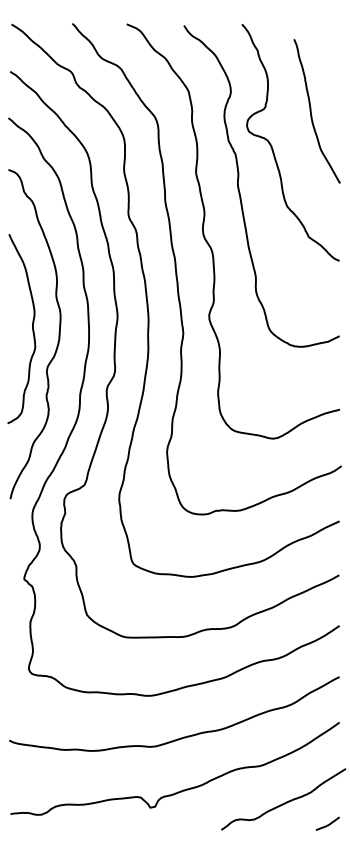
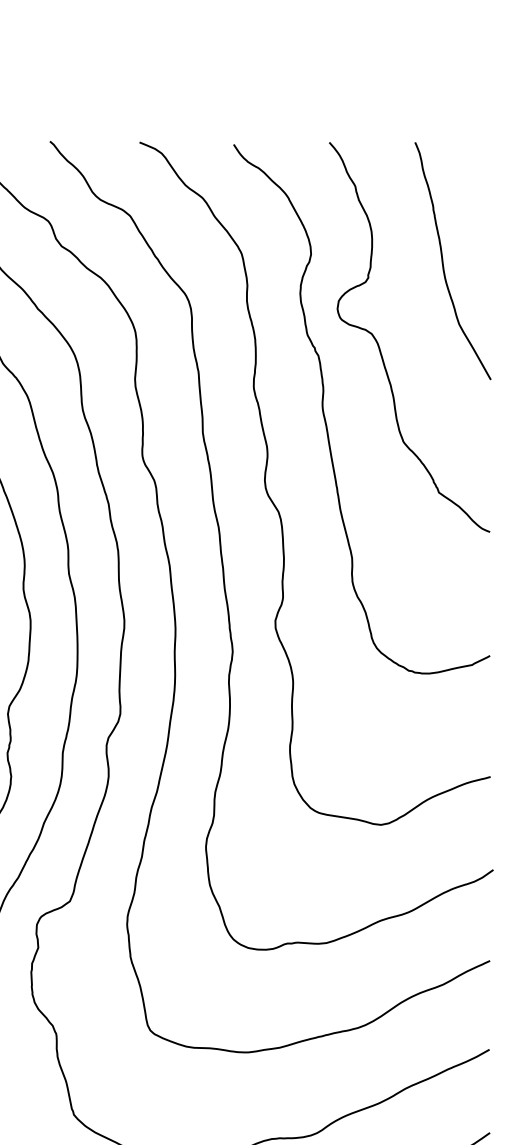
curve: (311, 111) -> (443, 261), moved

